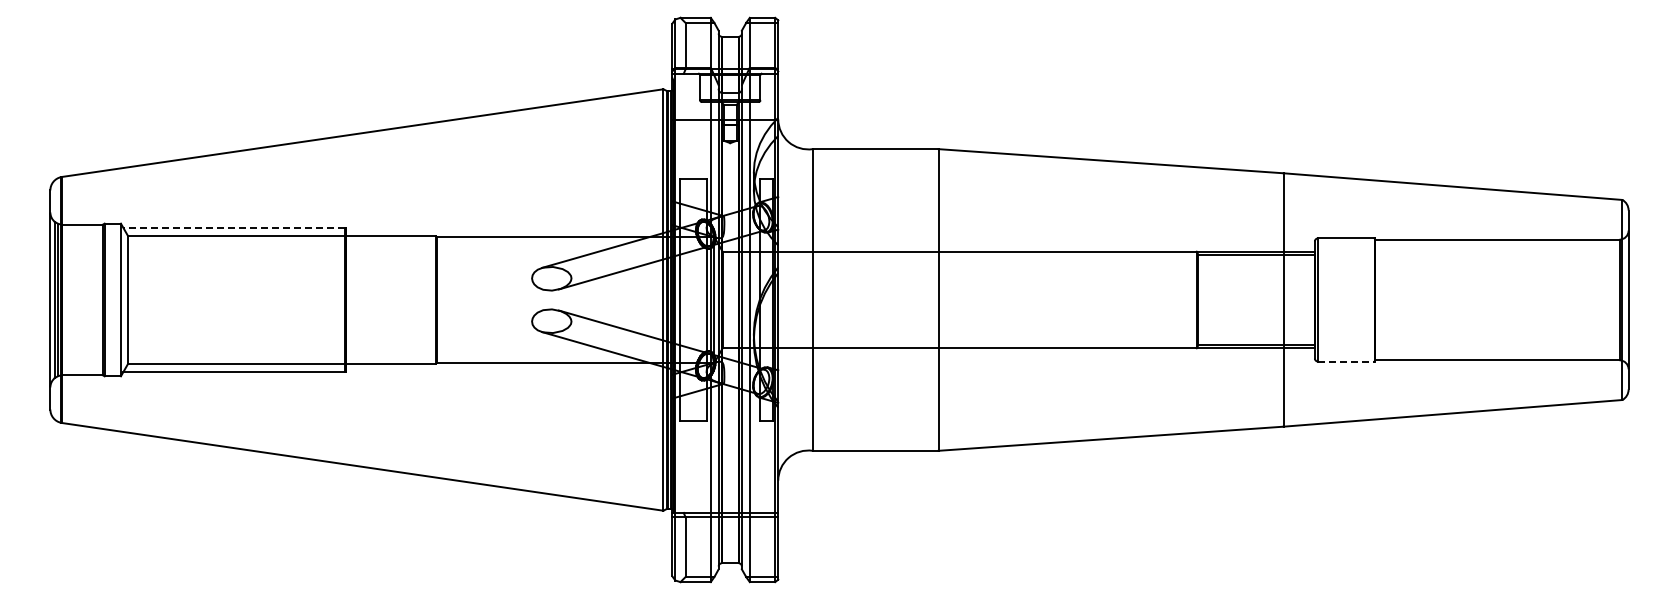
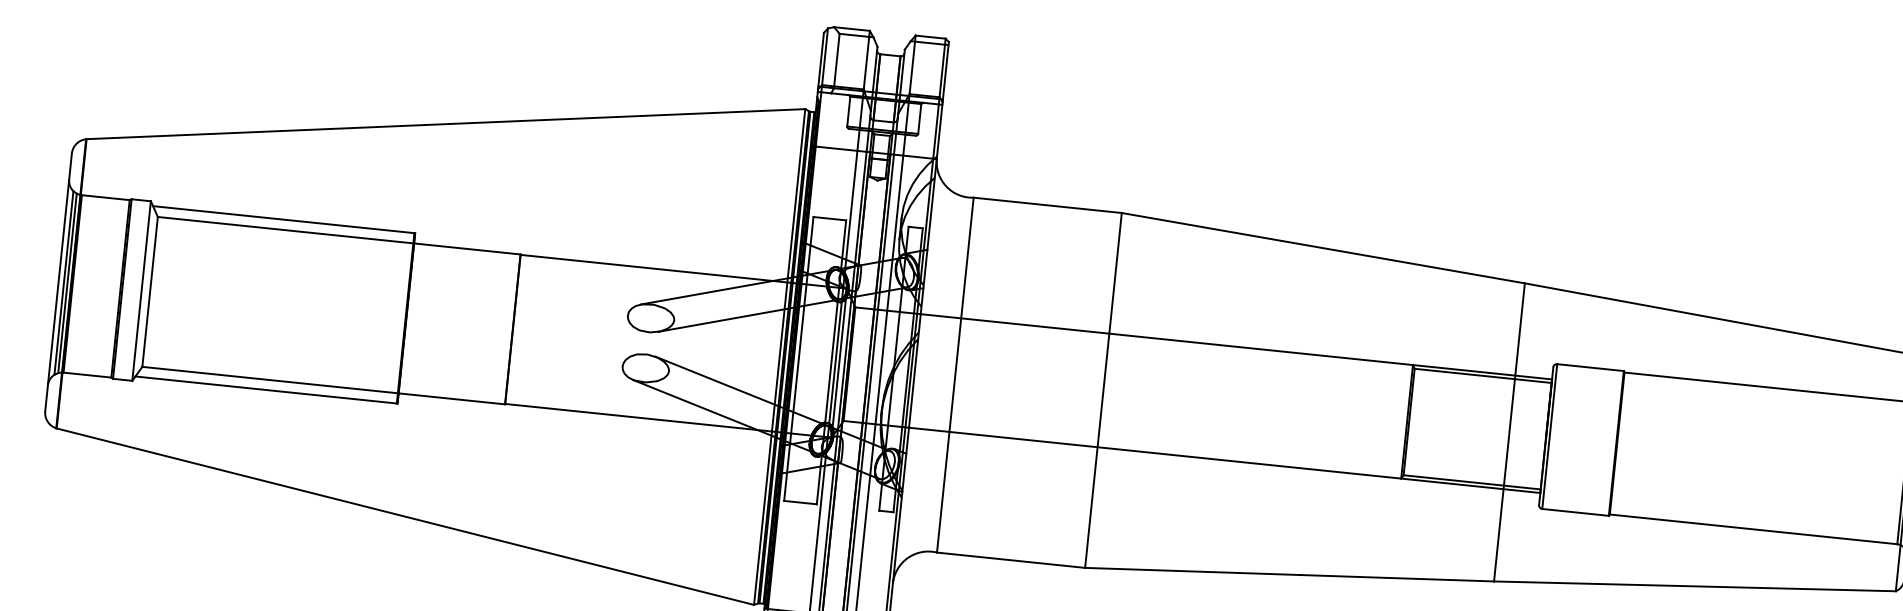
line: (233, 227) -> (282, 219), dashed -> solid
line: (1346, 361) -> (1575, 512), dashed -> solid

